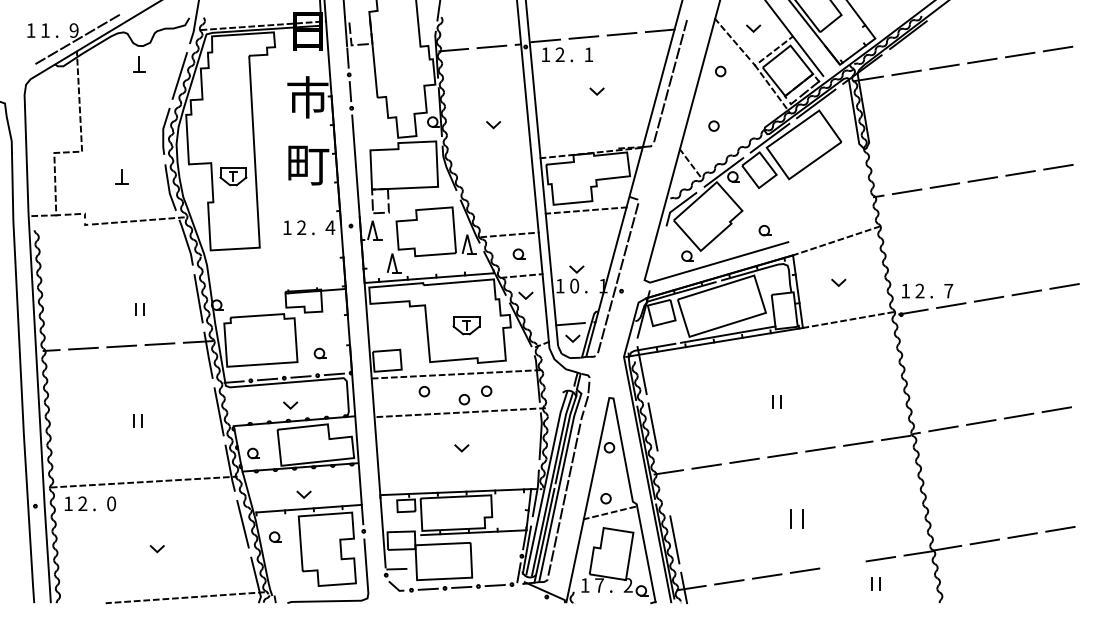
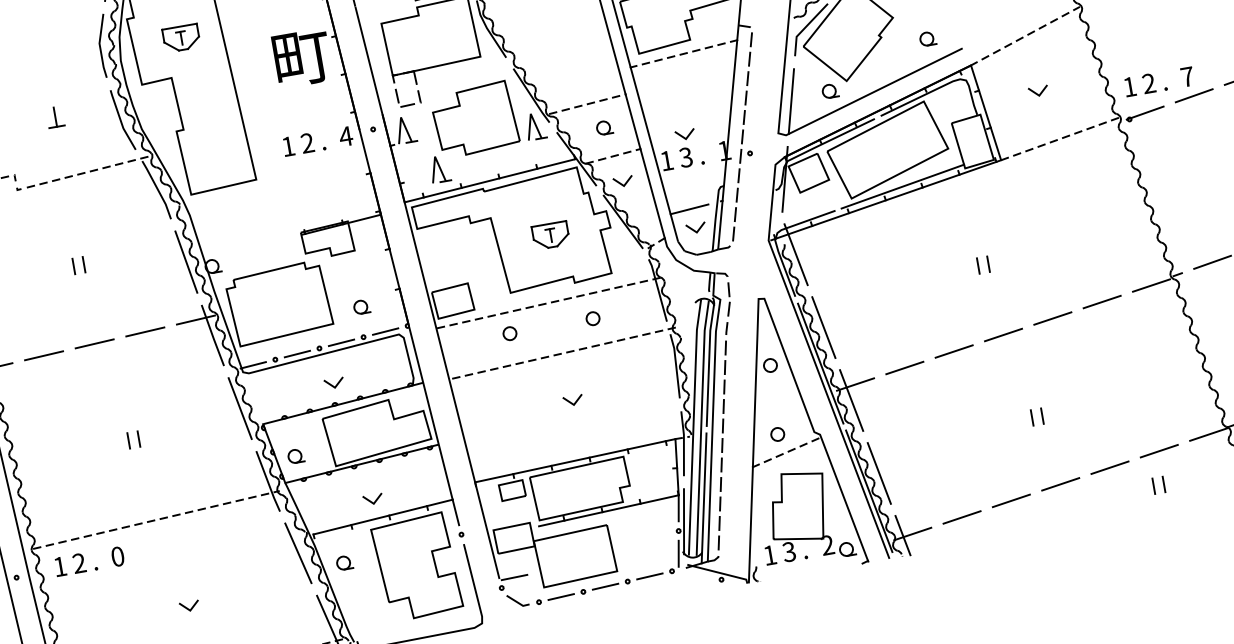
part: (233, 176) -> (181, 38), moved
line: (658, 258) -> (791, 101), added
text: (574, 285) -> (685, 156), 0 -> 3
part: (139, 309) -> (77, 265), moved
circle: (464, 399) -> (565, 334), removed
line: (663, 482) -> (850, 399), added
part: (796, 518) -> (1037, 416), size x0.62
line: (842, 564) -> (1109, 467), added
text: (599, 585) -> (789, 552), 7 -> 3

